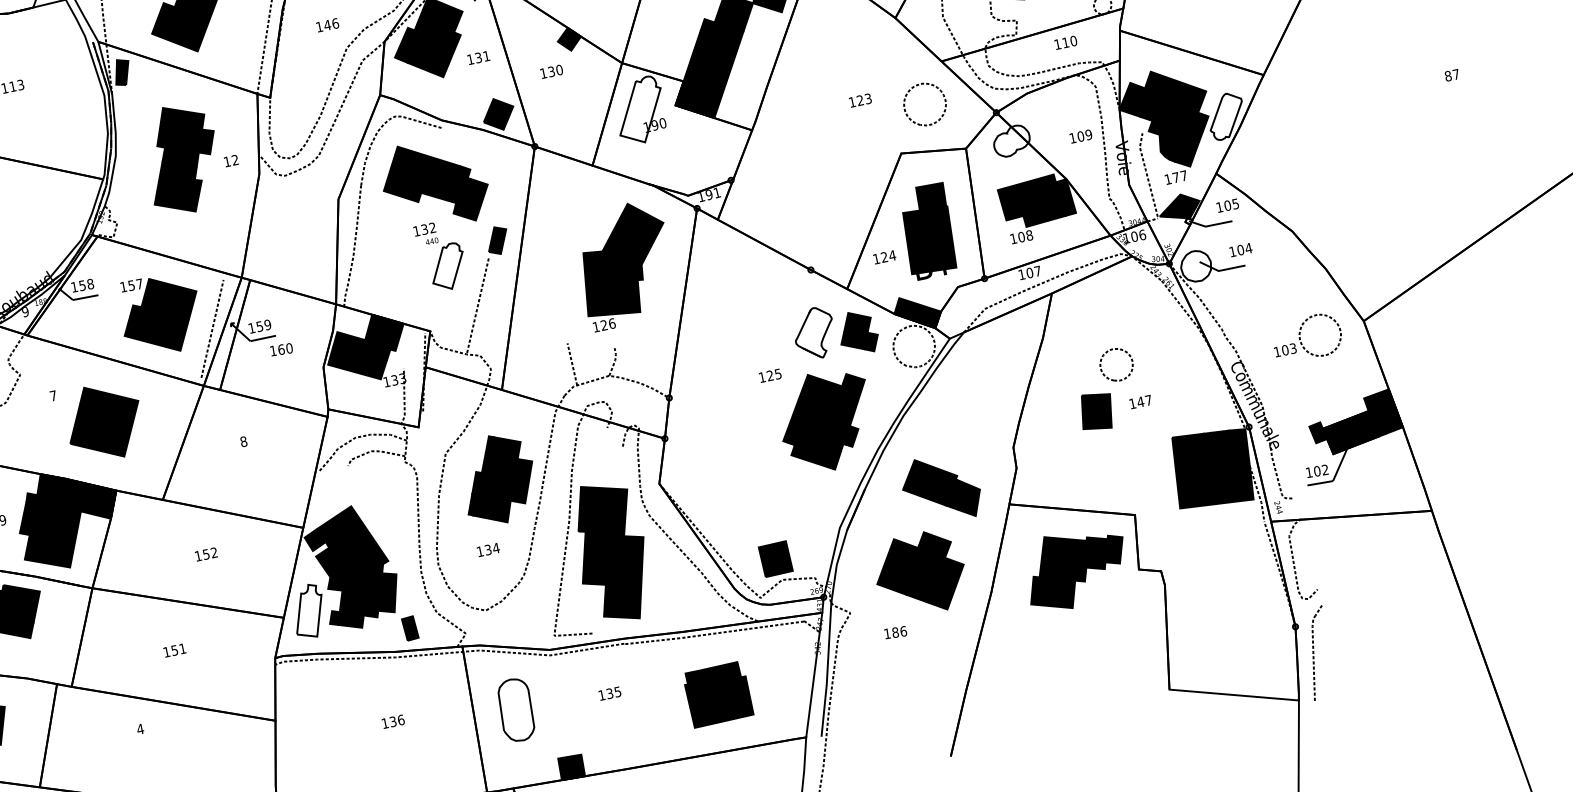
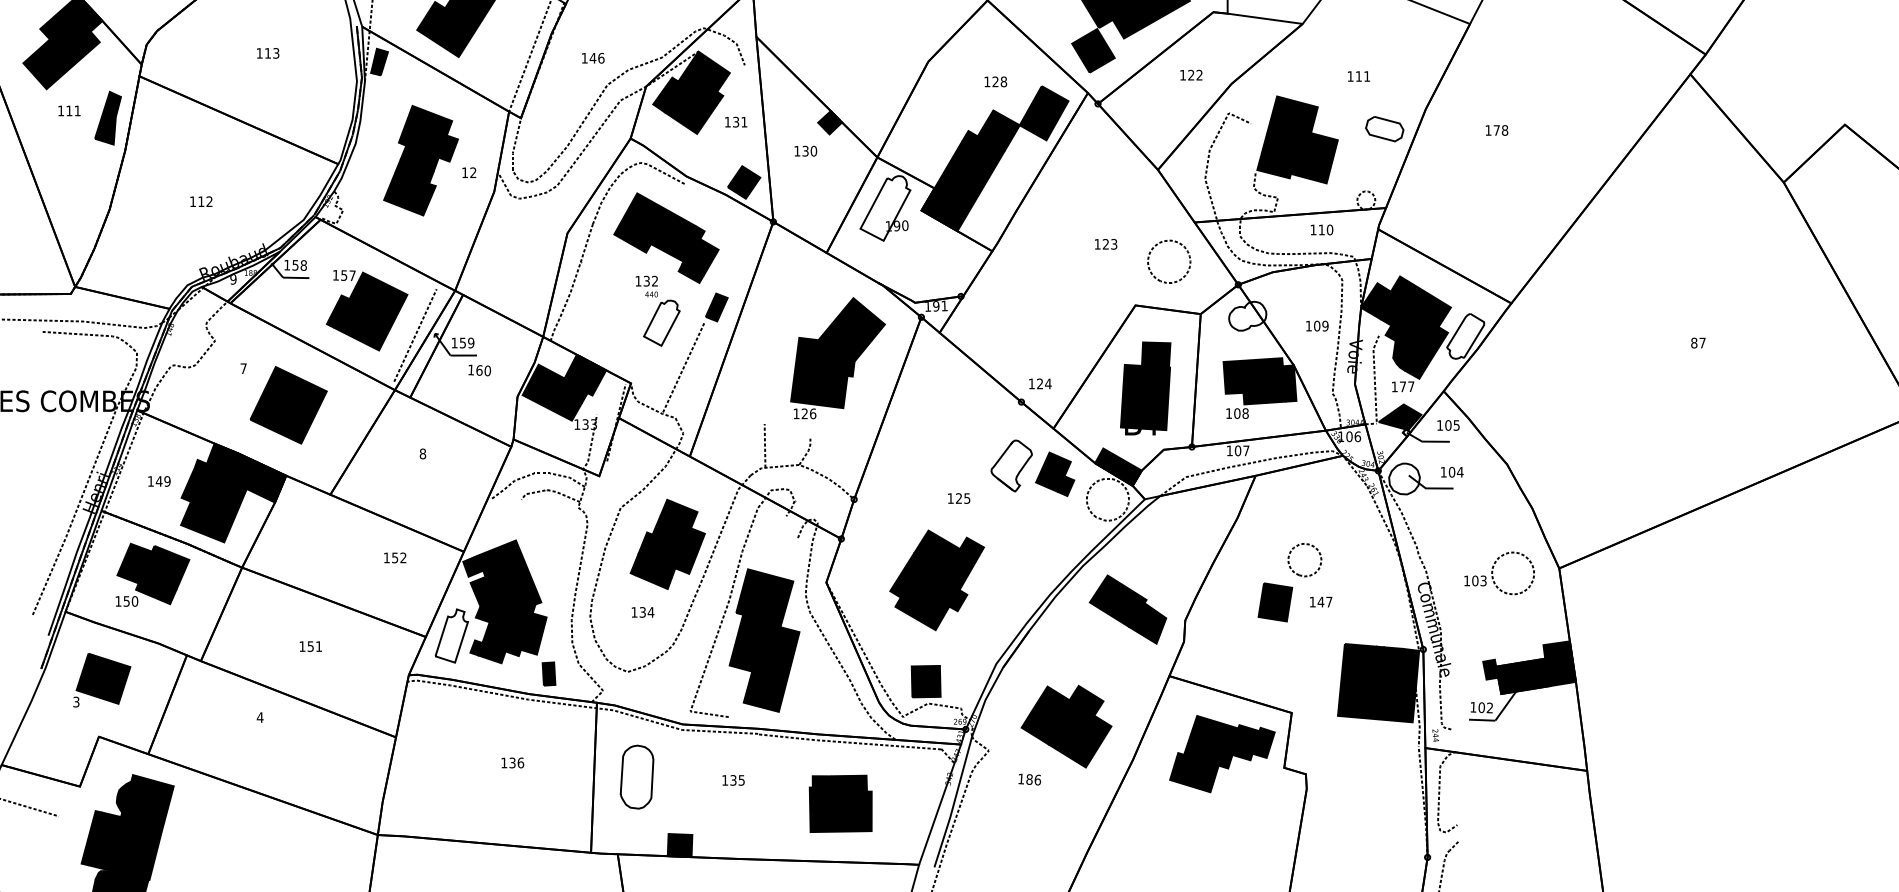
text: (884, 256) -> (1040, 383), moved
part: (825, 421) -> (936, 580), moved
part: (940, 488) -> (1127, 609), moved
text: (206, 553) -> (395, 557), moved

